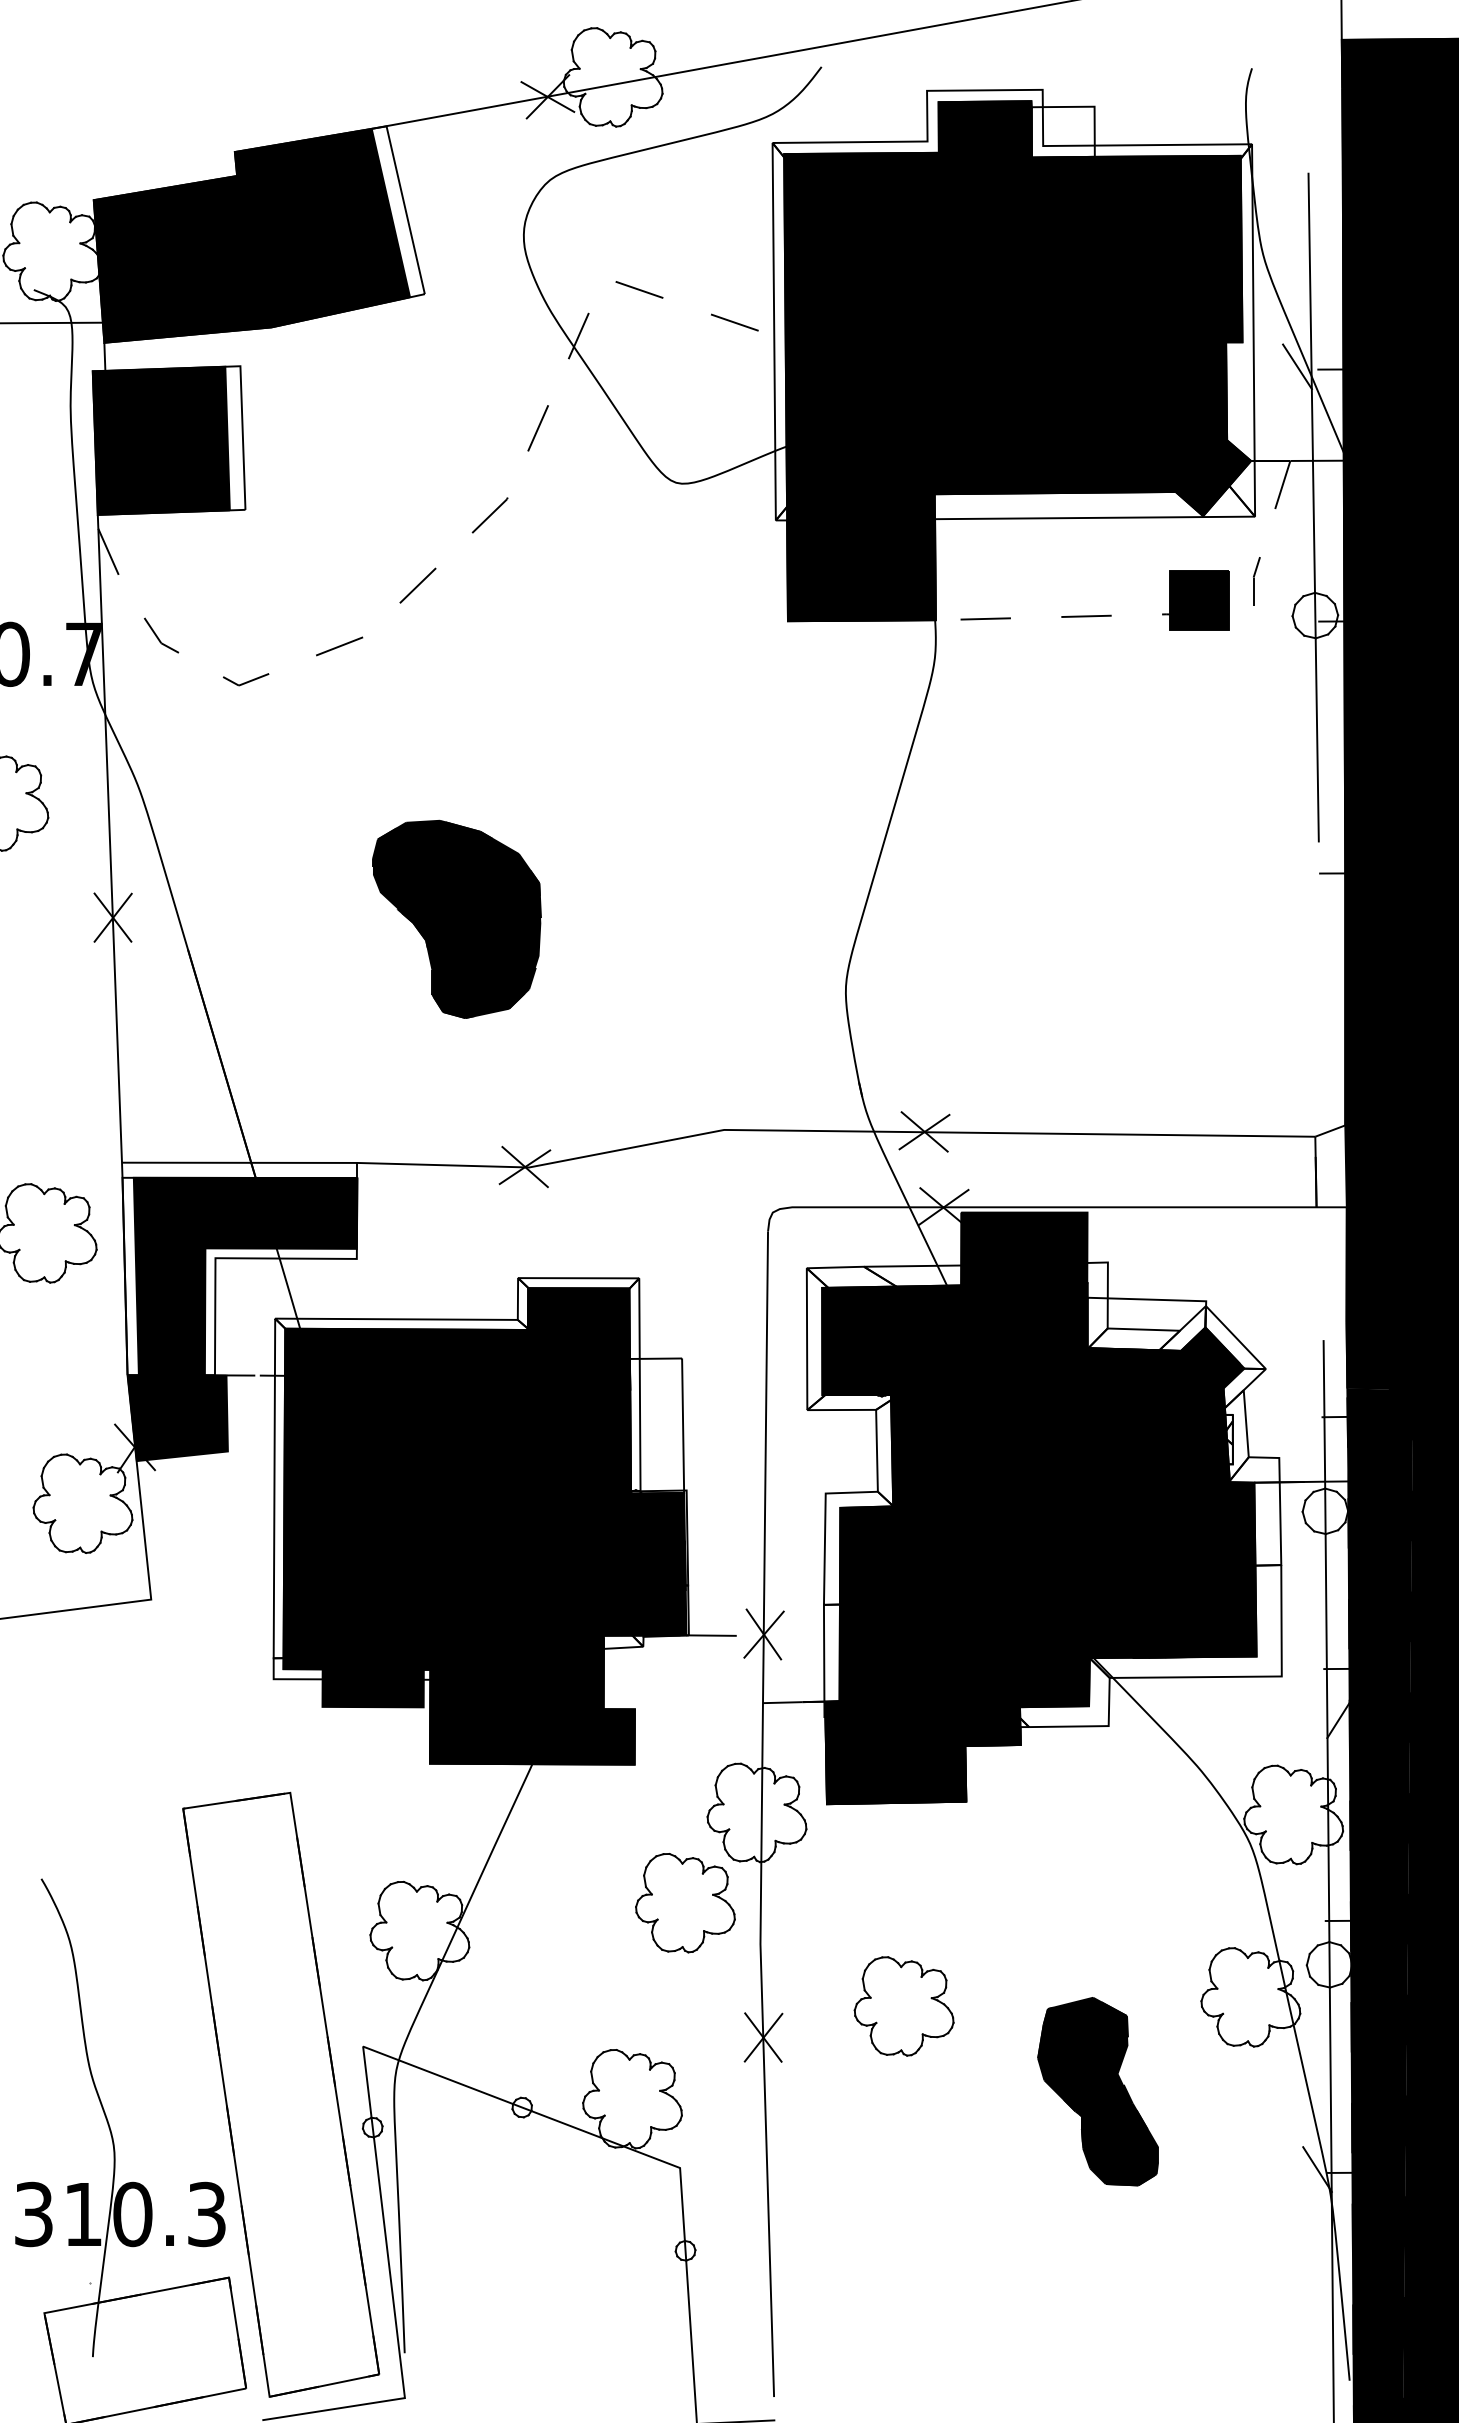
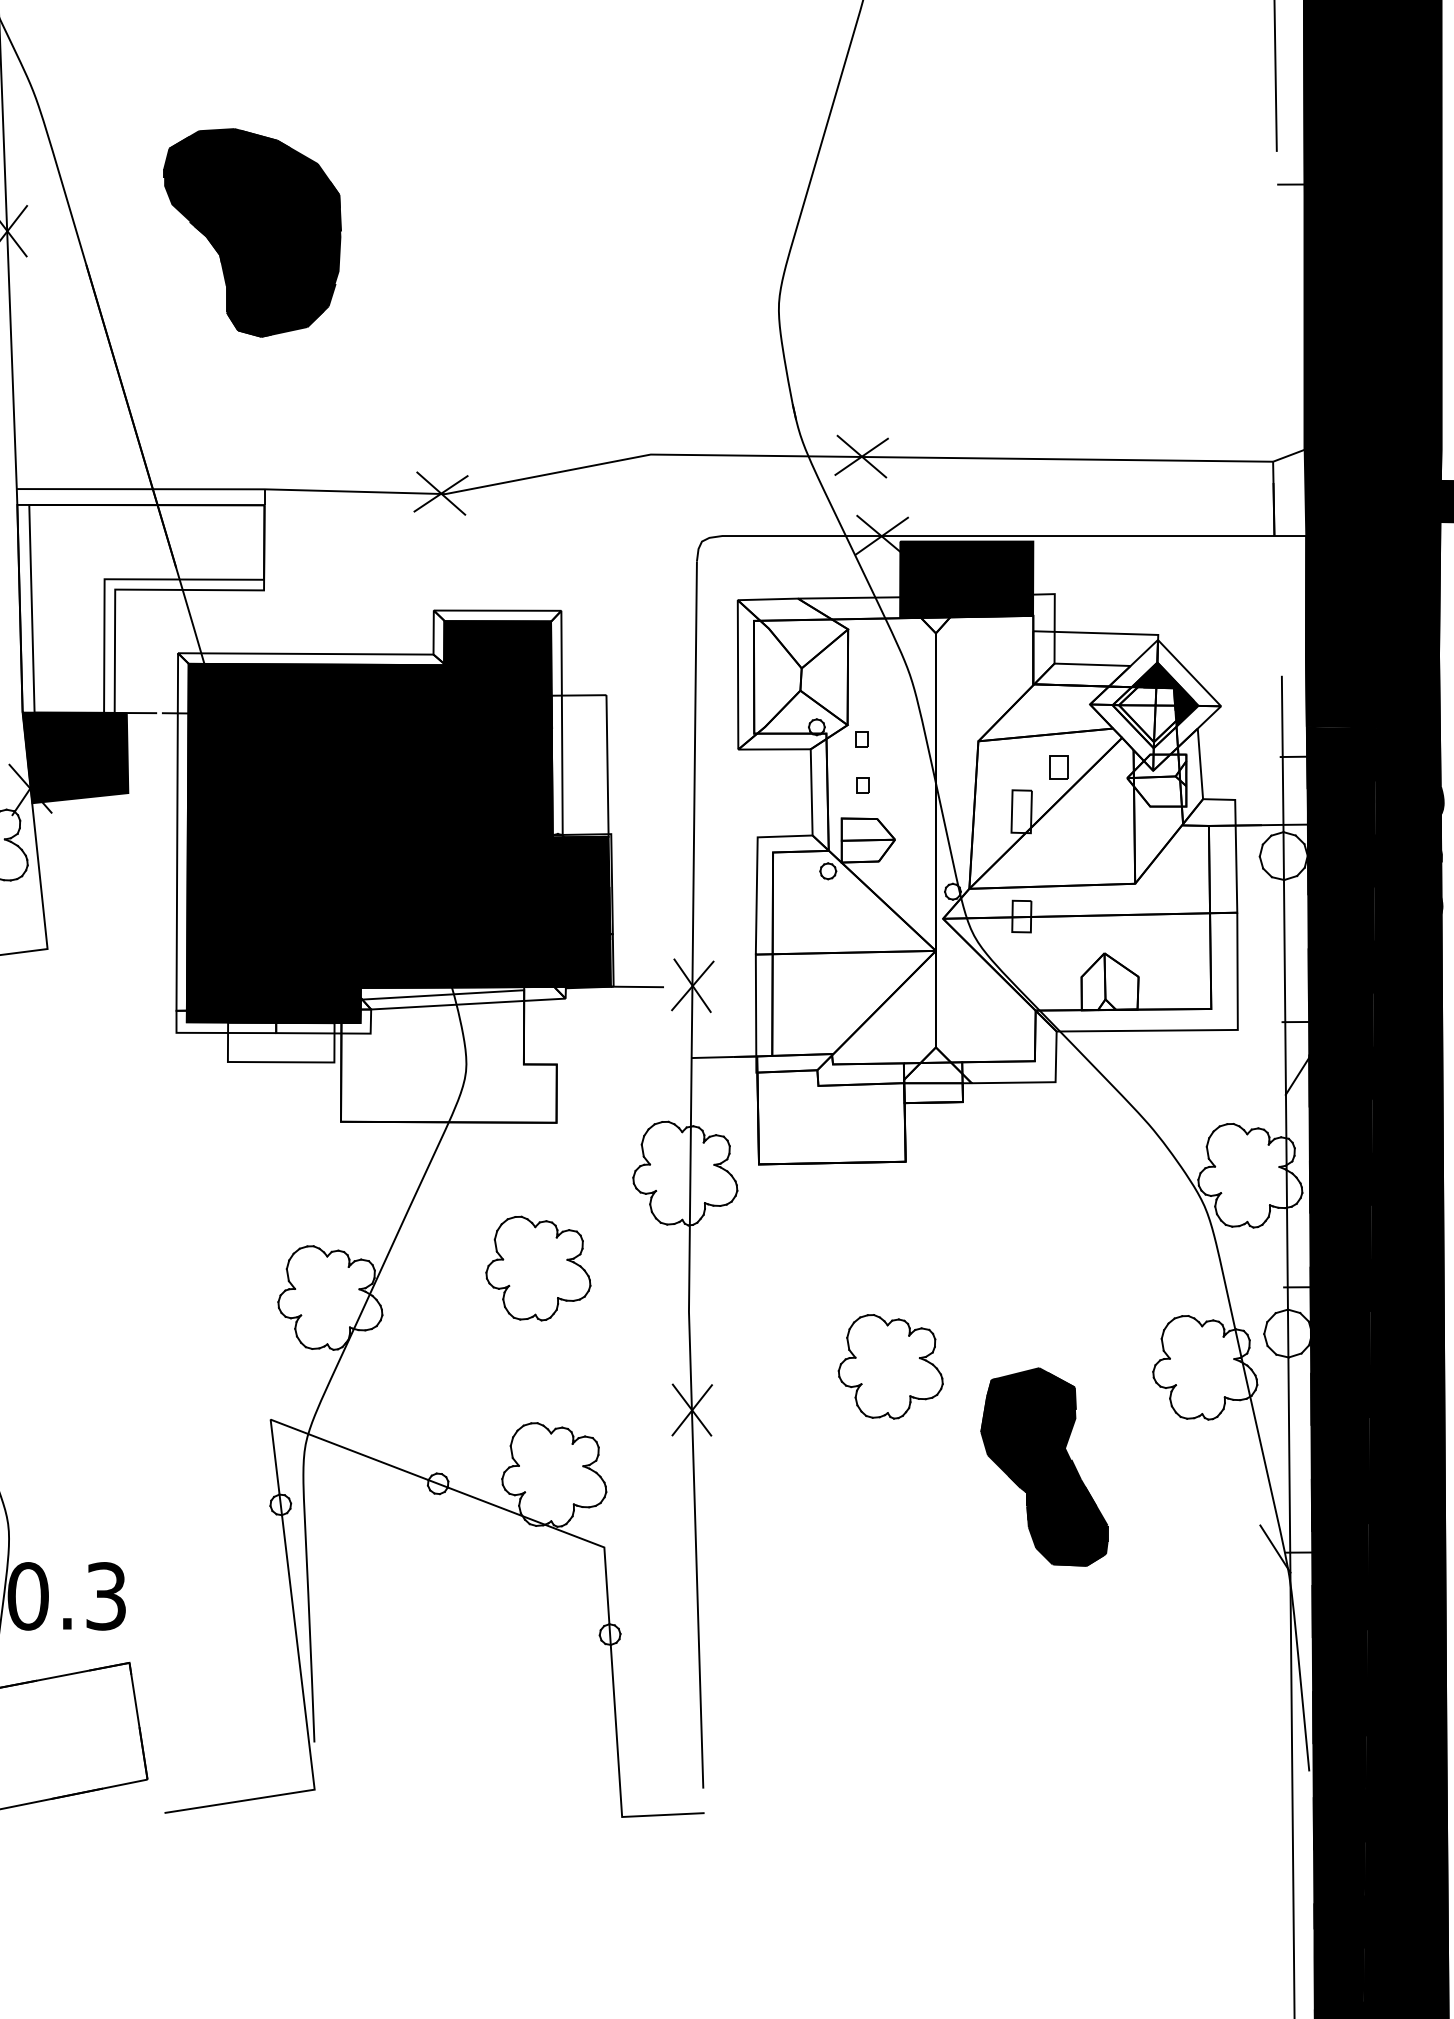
part: (456, 918) -> (252, 231), moved
fill: (245, 1276) -> (146, 608), removed
fill: (1039, 1543) -> (982, 889), removed
fill: (372, 1688) -> (280, 1042), removed
fill: (531, 1699) -> (447, 1054), removed
part: (685, 1903) -> (538, 1268), moved
part: (903, 2006) -> (890, 1366), moved
part: (281, 2094) -> (184, 1470), removed

